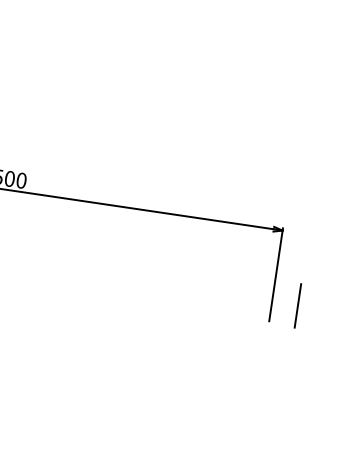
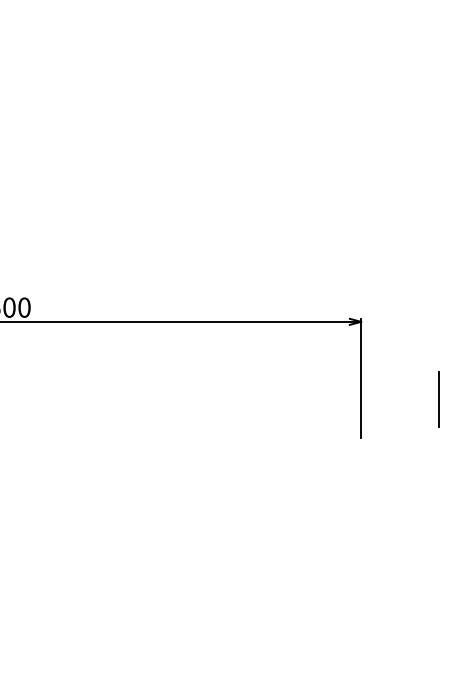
line: (297, 305) -> (438, 399), moved

